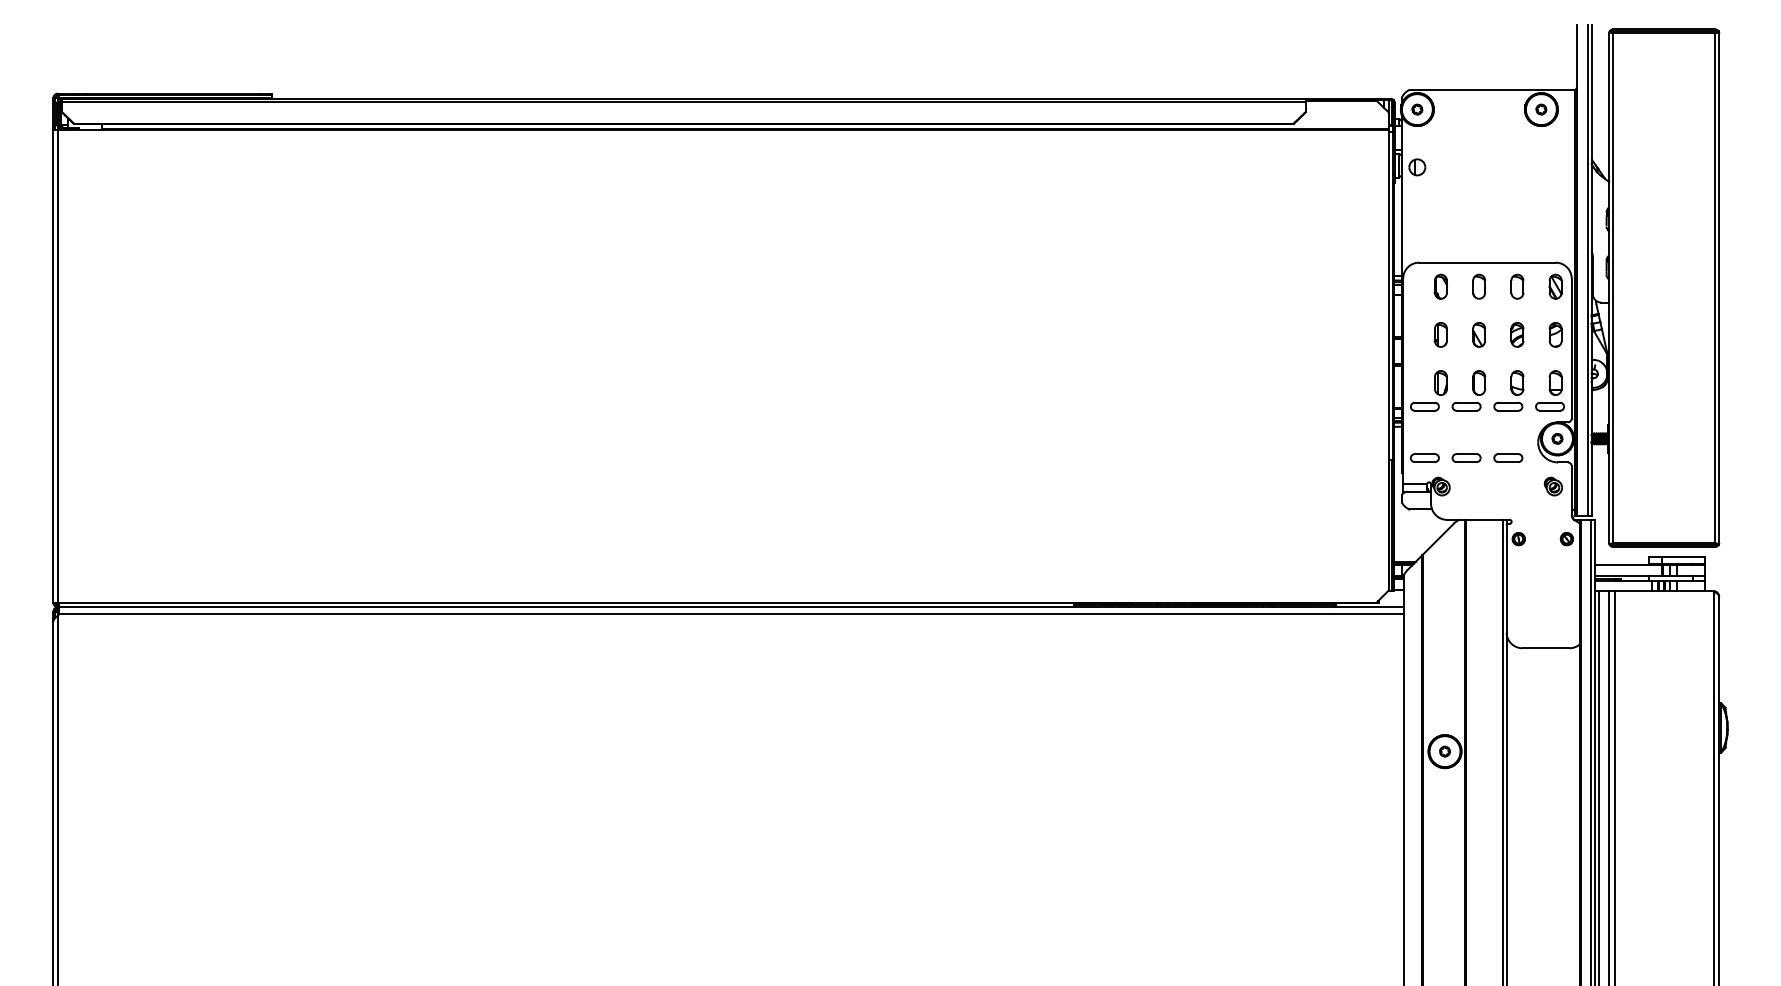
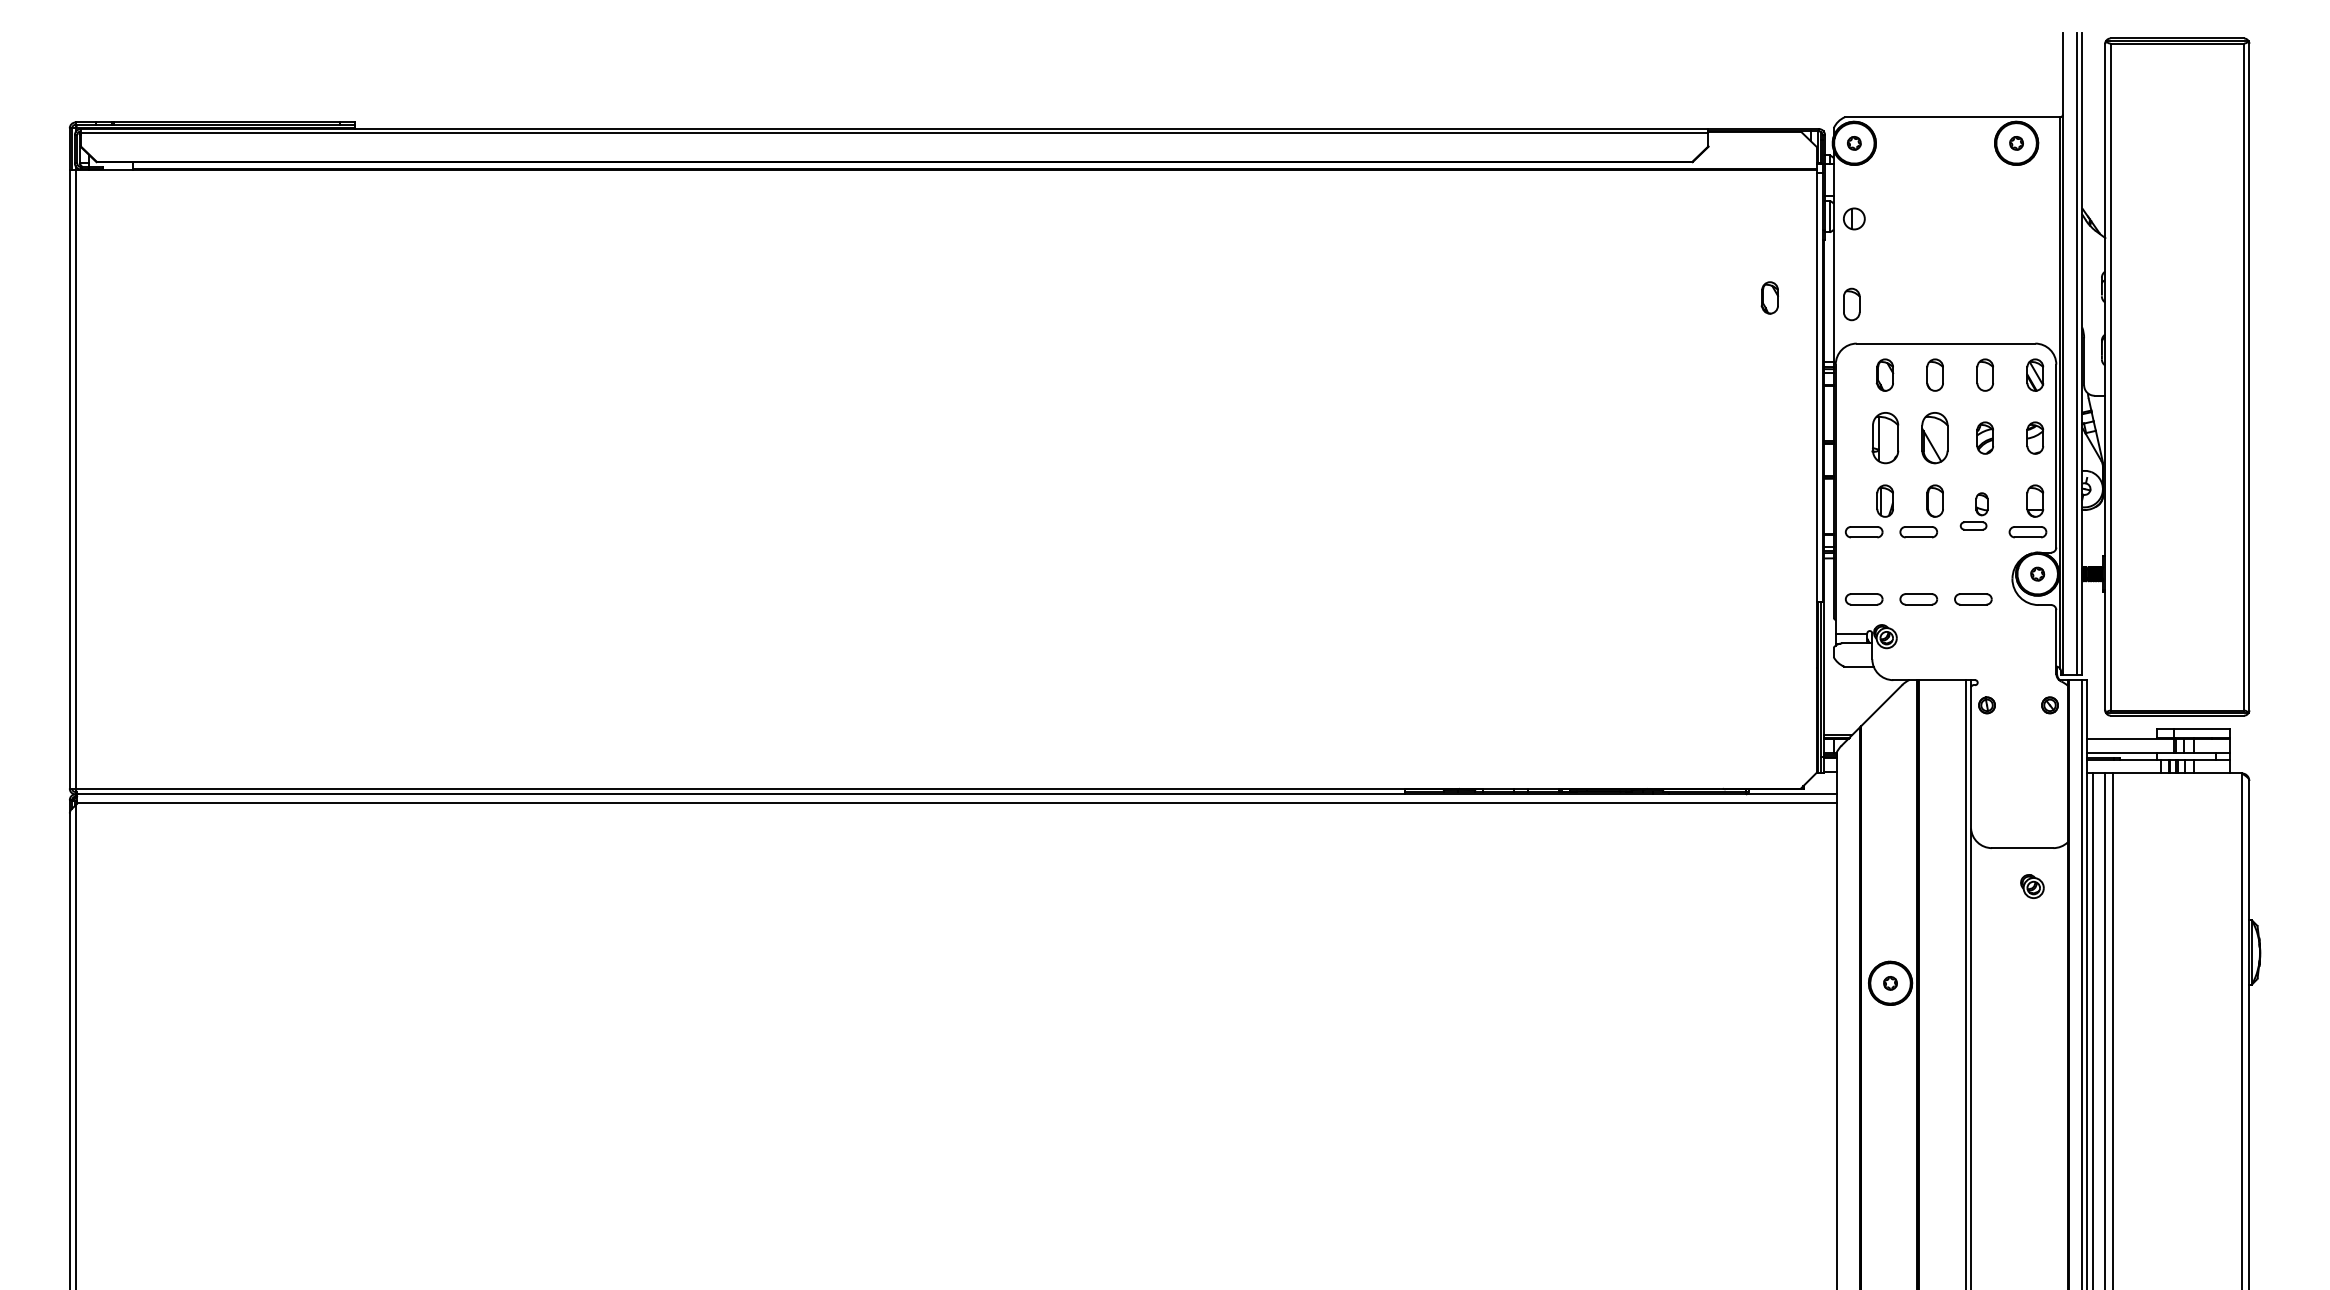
part: (1352, 227) -> (1769, 297), added
part: (1415, 232) -> (1851, 304), added
part: (1440, 334) -> (1884, 437), size x1.6
part: (1479, 334) -> (1935, 437), size x1.6
part: (1508, 390) -> (1973, 510), size x0.7
part: (1552, 486) -> (2031, 886), moved

